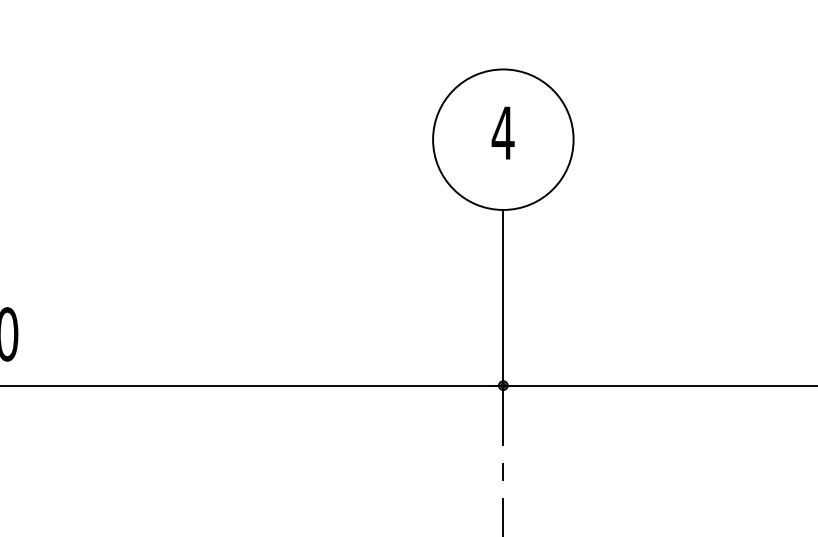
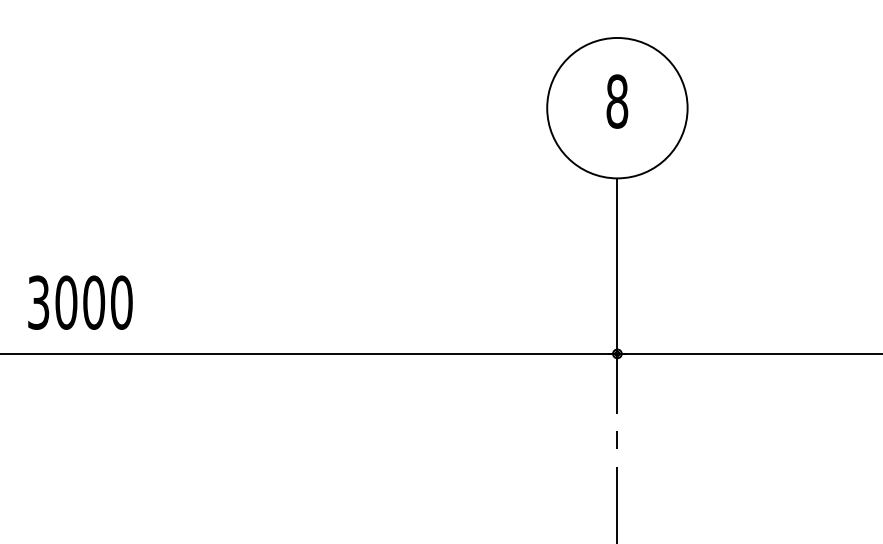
text: (502, 133) -> (616, 101), 4 -> 8

